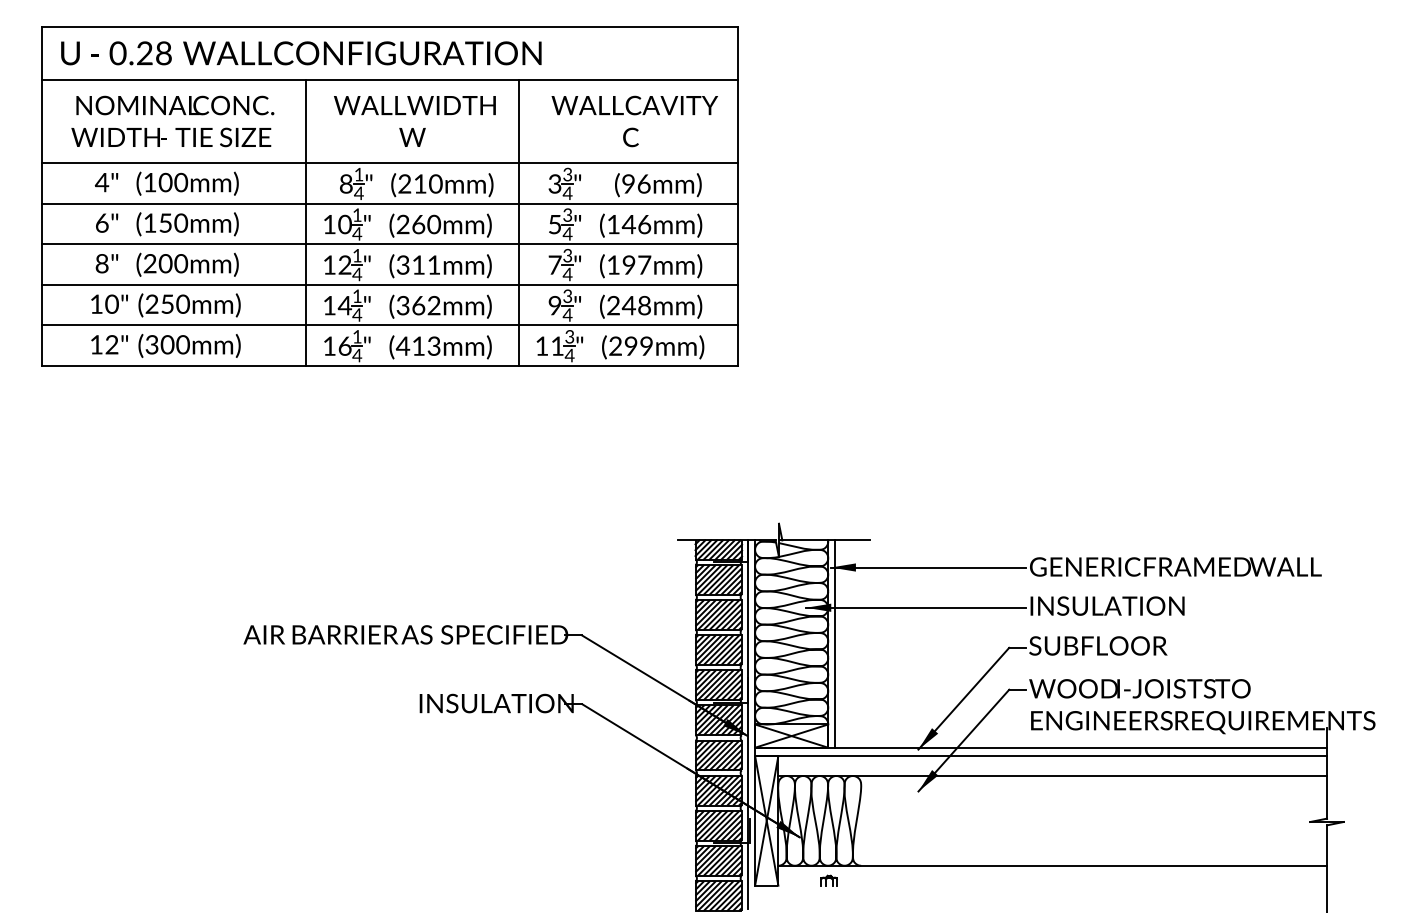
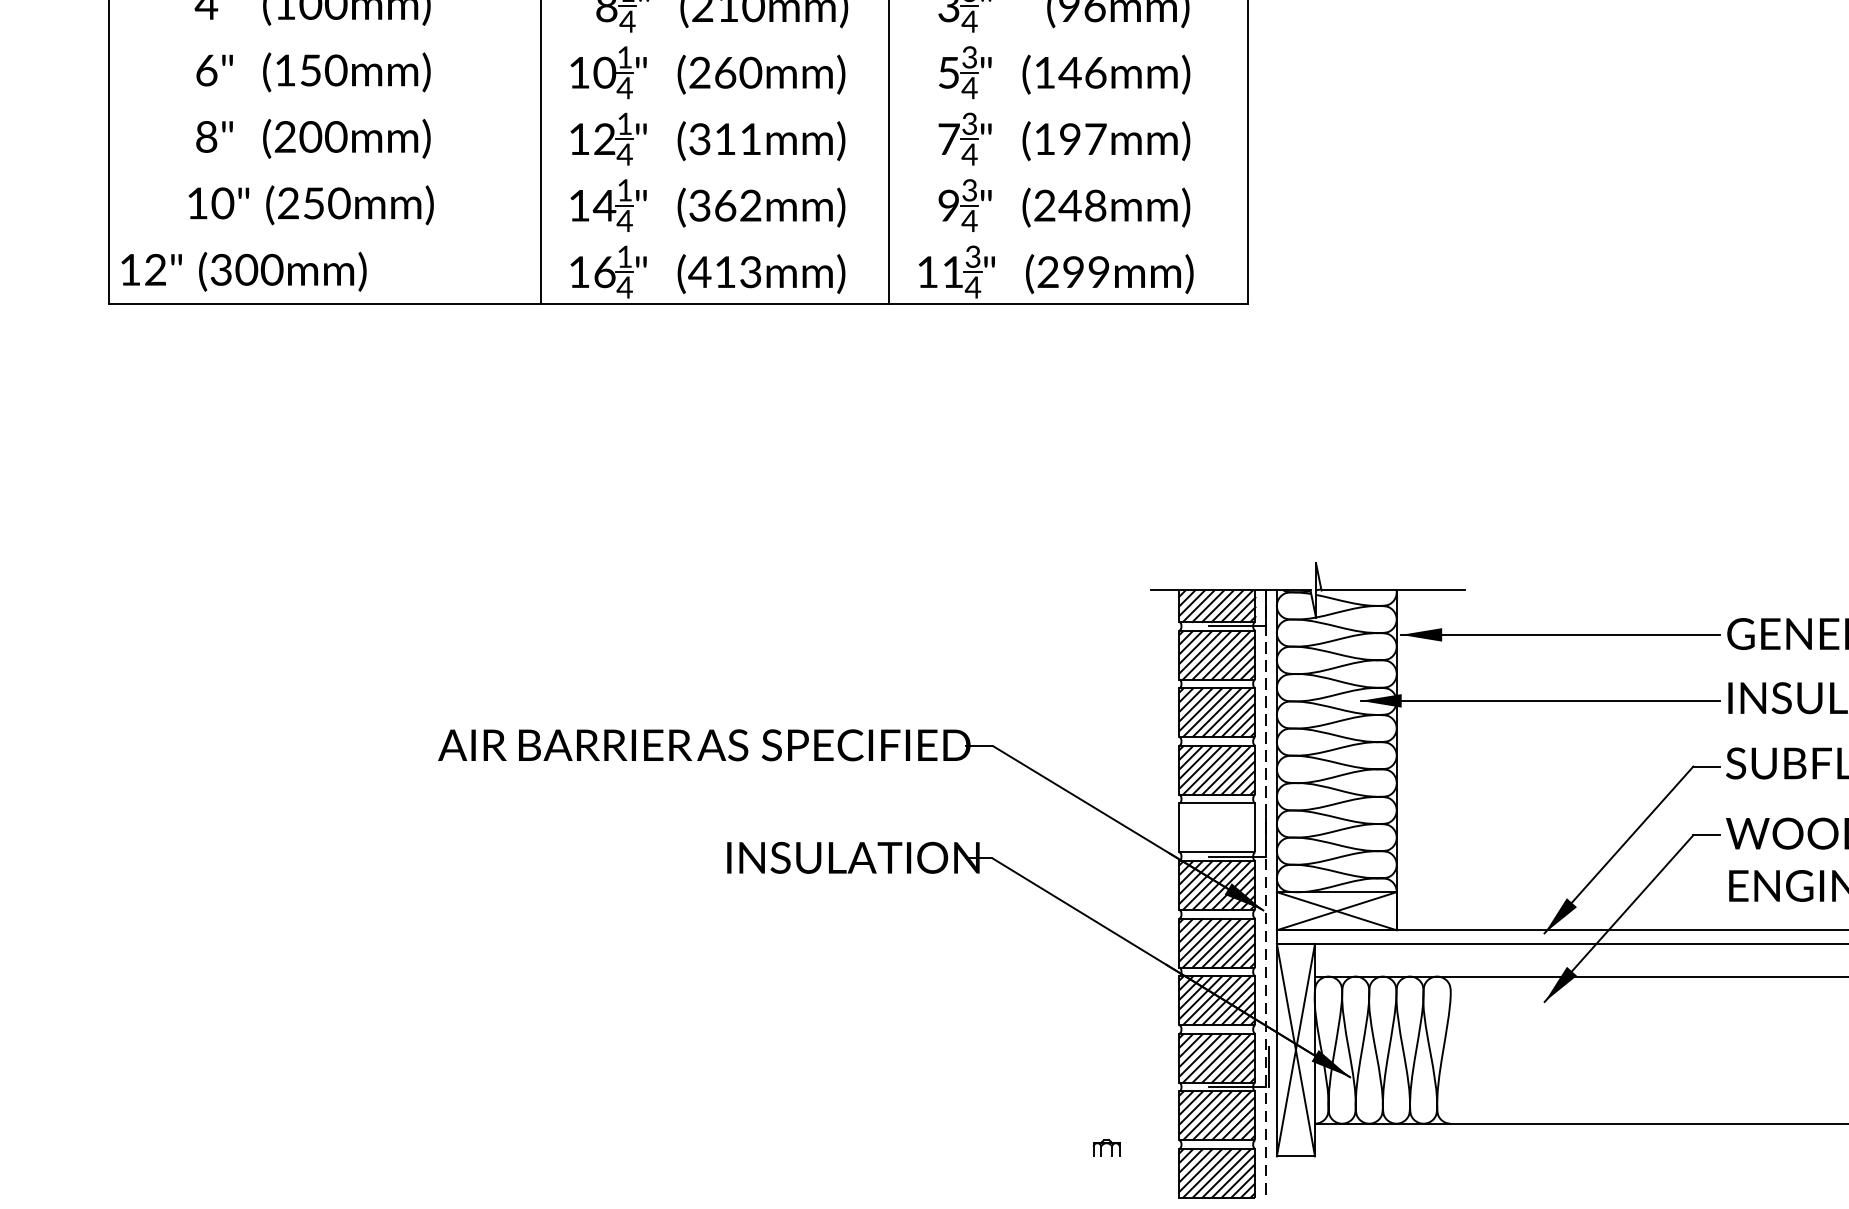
line: (389, 203) -> (677, 38), removed
line: (389, 244) -> (677, 105), removed
line: (389, 284) -> (677, 171), removed
line: (389, 325) -> (677, 238), removed
text: (165, 345) -> (243, 271), moved
line: (834, 643) -> (1406, 759), removed
hatch: (718, 685) -> (1216, 828), removed
line: (748, 724) -> (1266, 892), solid -> dashed
part: (828, 880) -> (1105, 1147), moved

